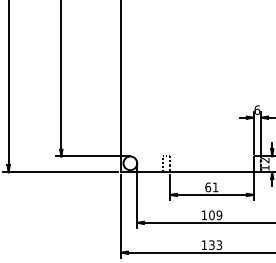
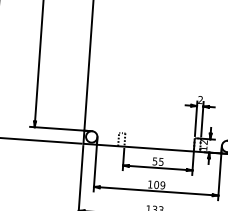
text: (257, 110) -> (200, 100), 6 -> 2
text: (211, 187) -> (157, 161), 61 -> 55

